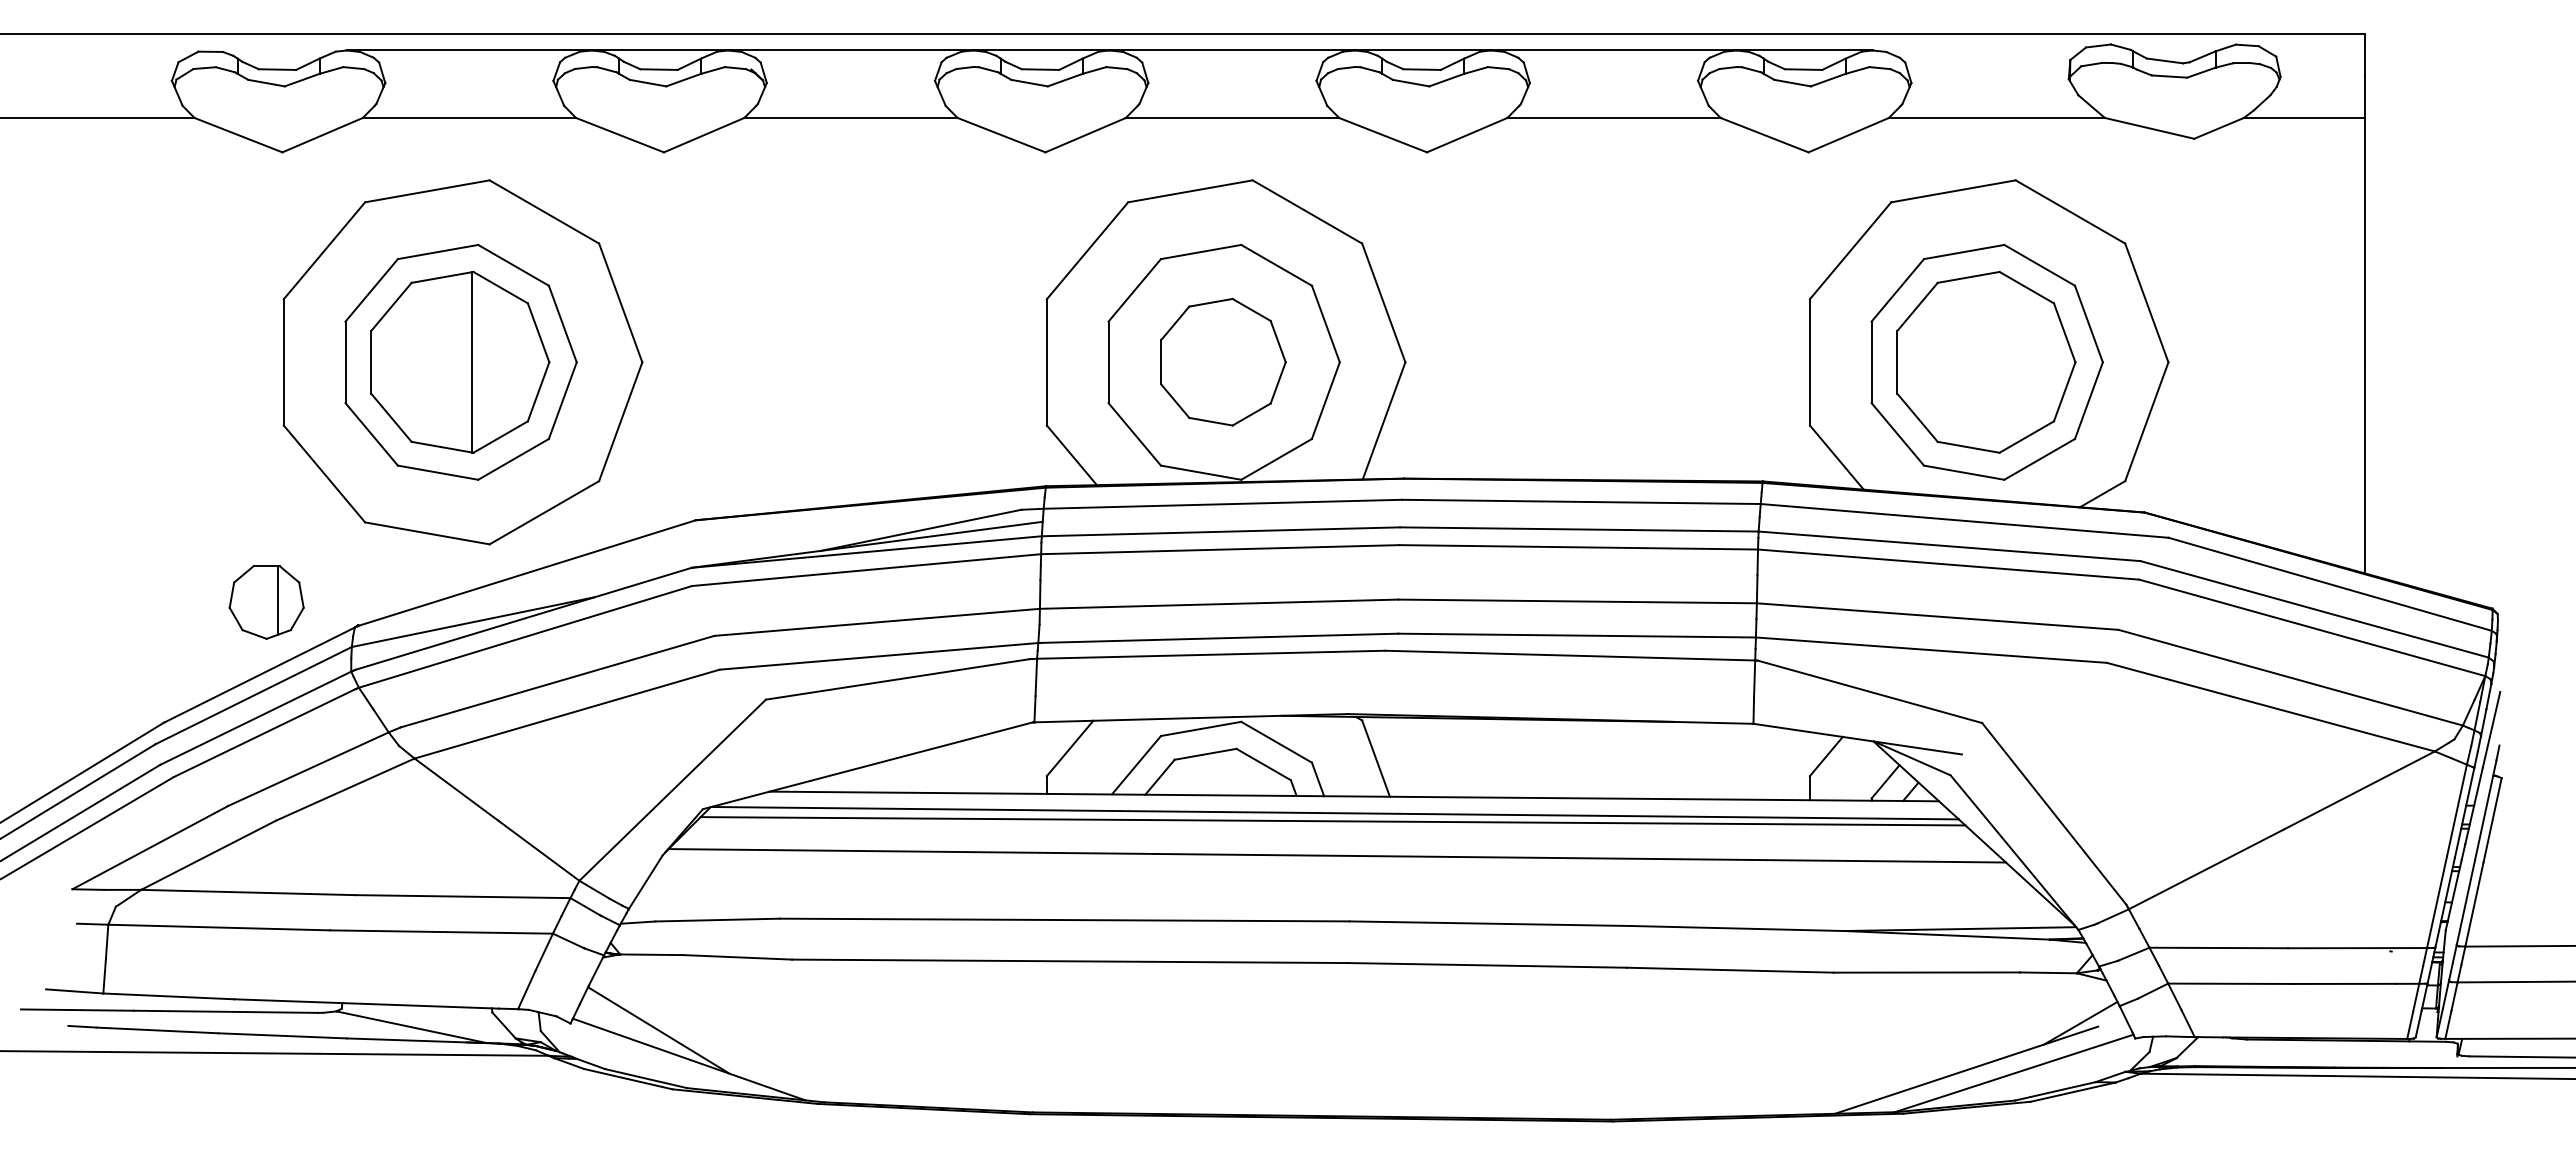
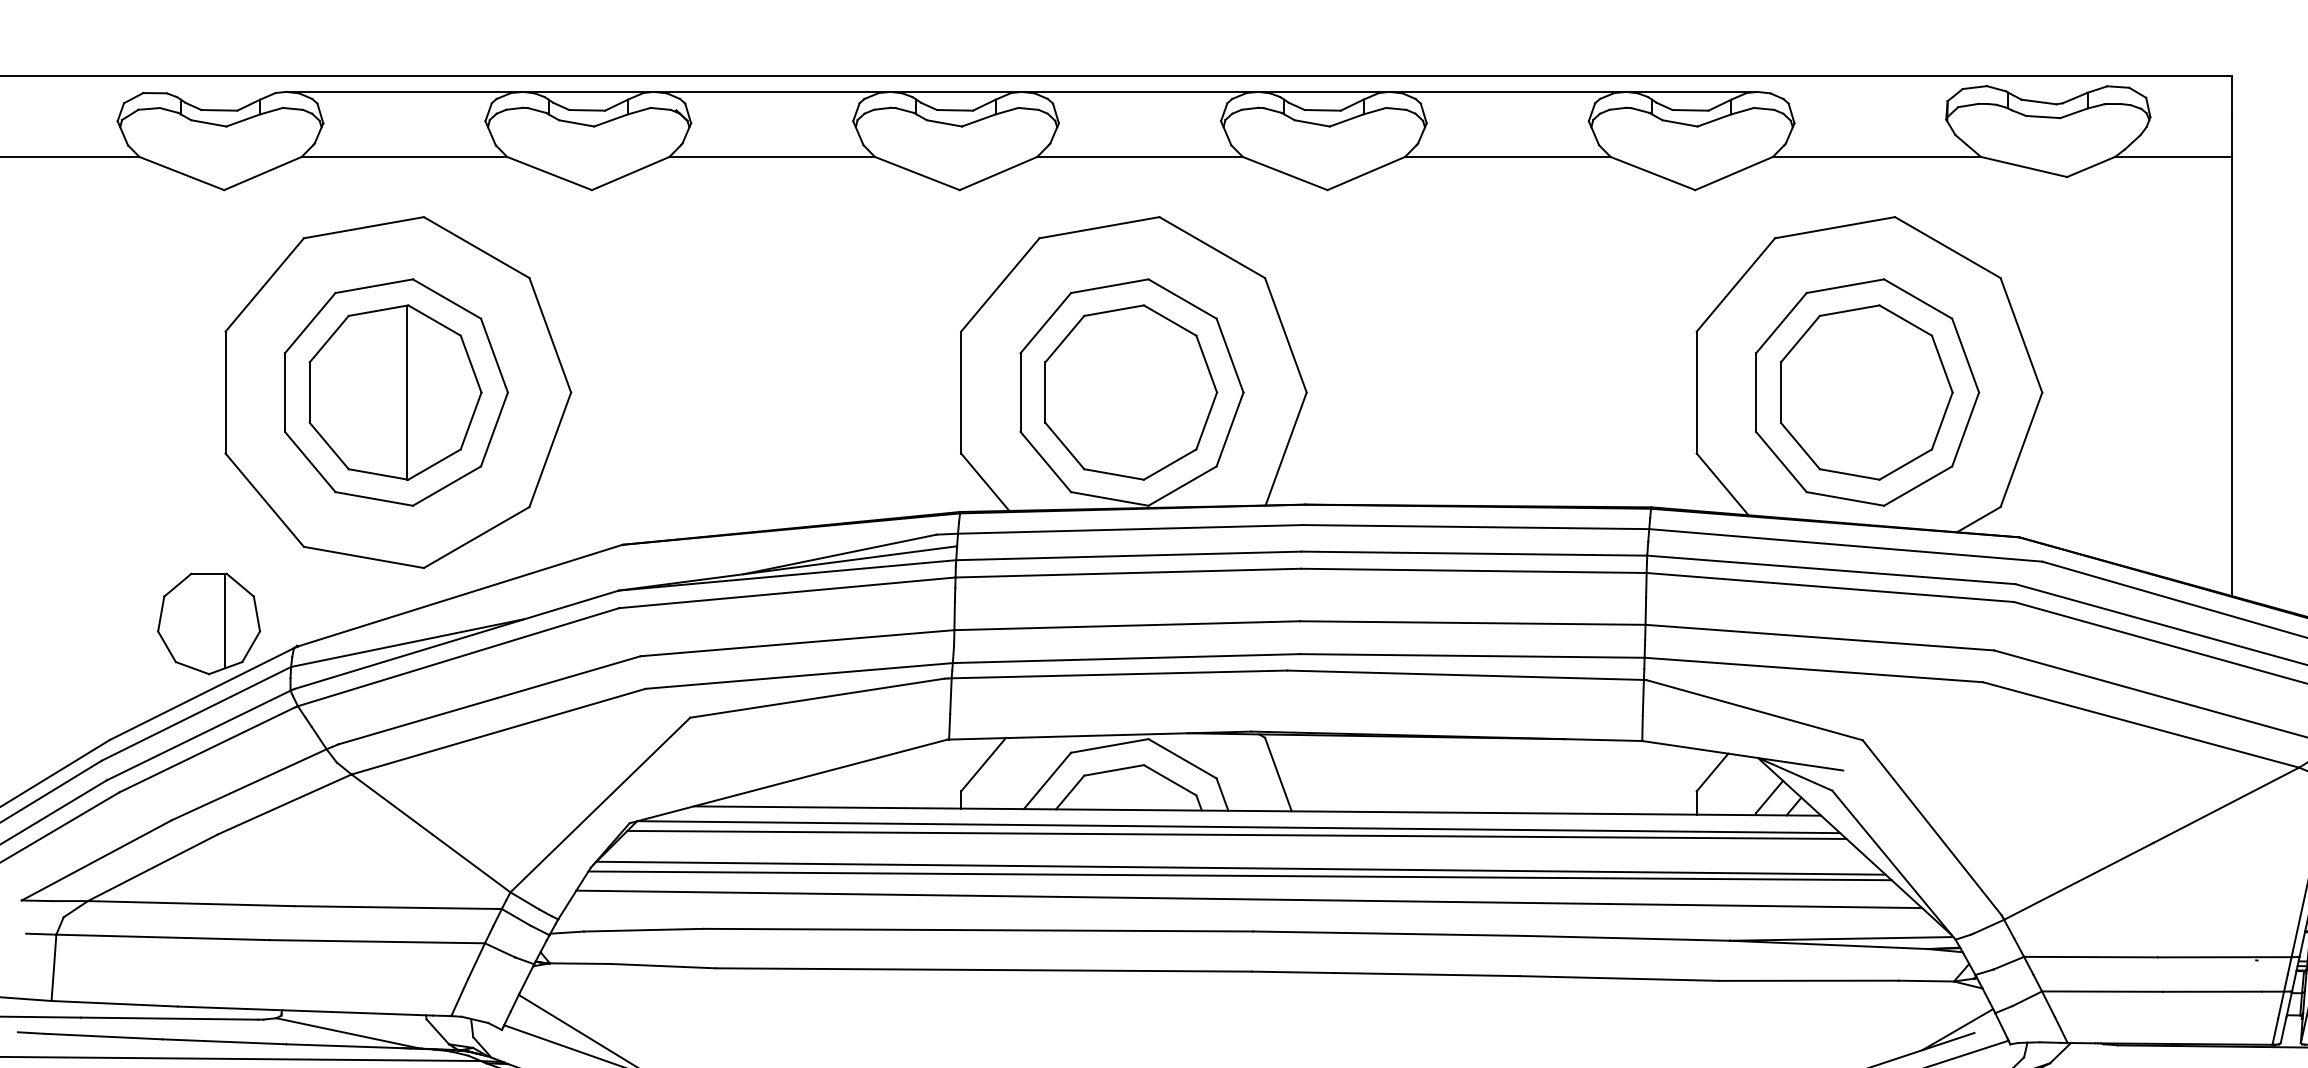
part: (1223, 361) -> (1131, 391), size x1.43
part: (266, 602) -> (208, 624), size x1.43
line: (1336, 863) -> (1240, 875), added
line: (1345, 888) -> (1248, 899), added

